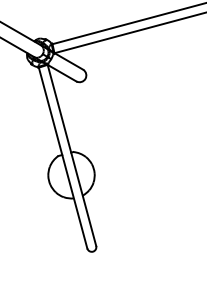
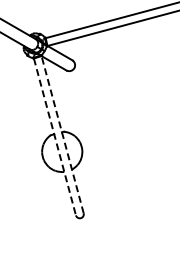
line: (71, 155) -> (62, 134), solid -> dashed
line: (63, 158) -> (55, 137), solid -> dashed

